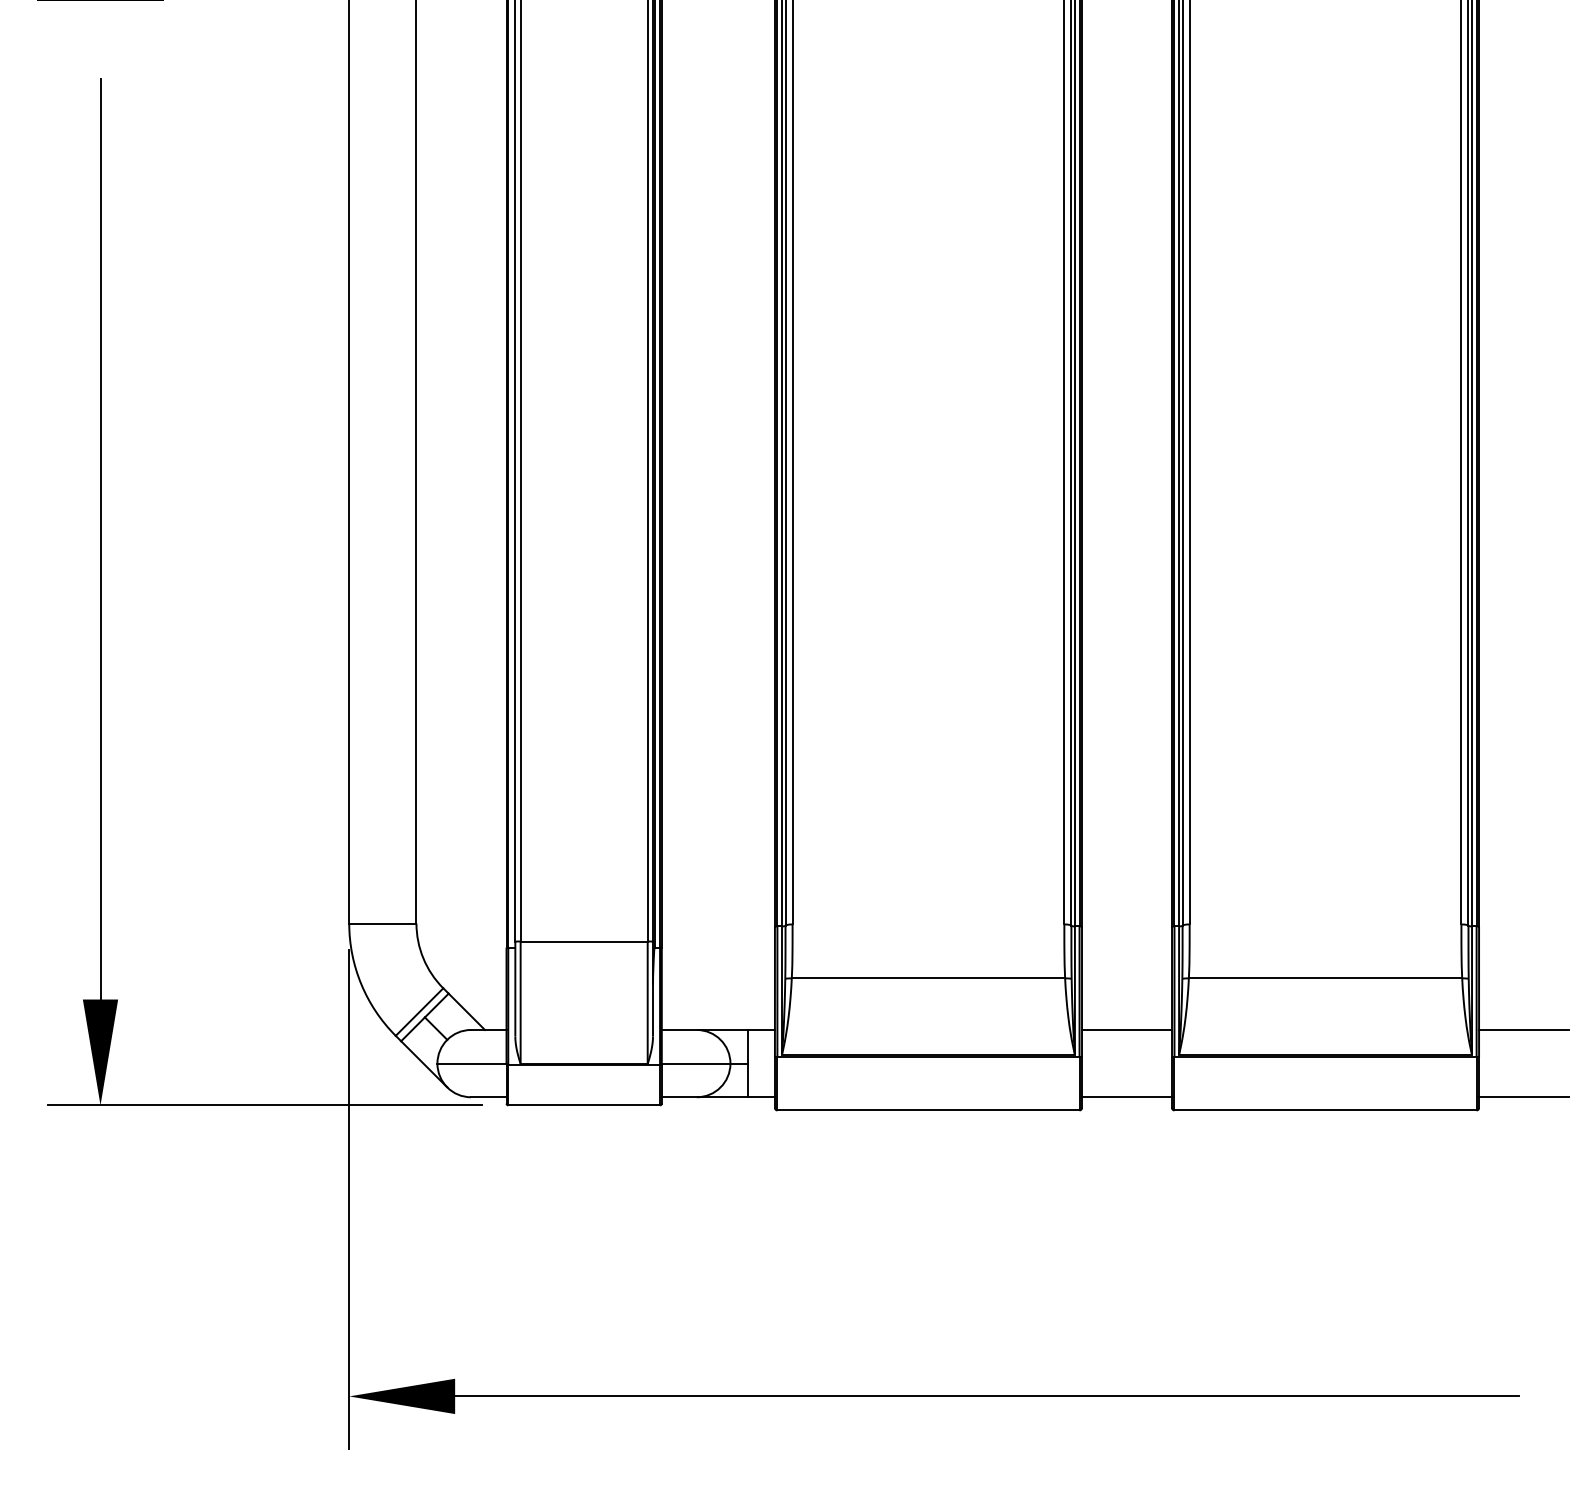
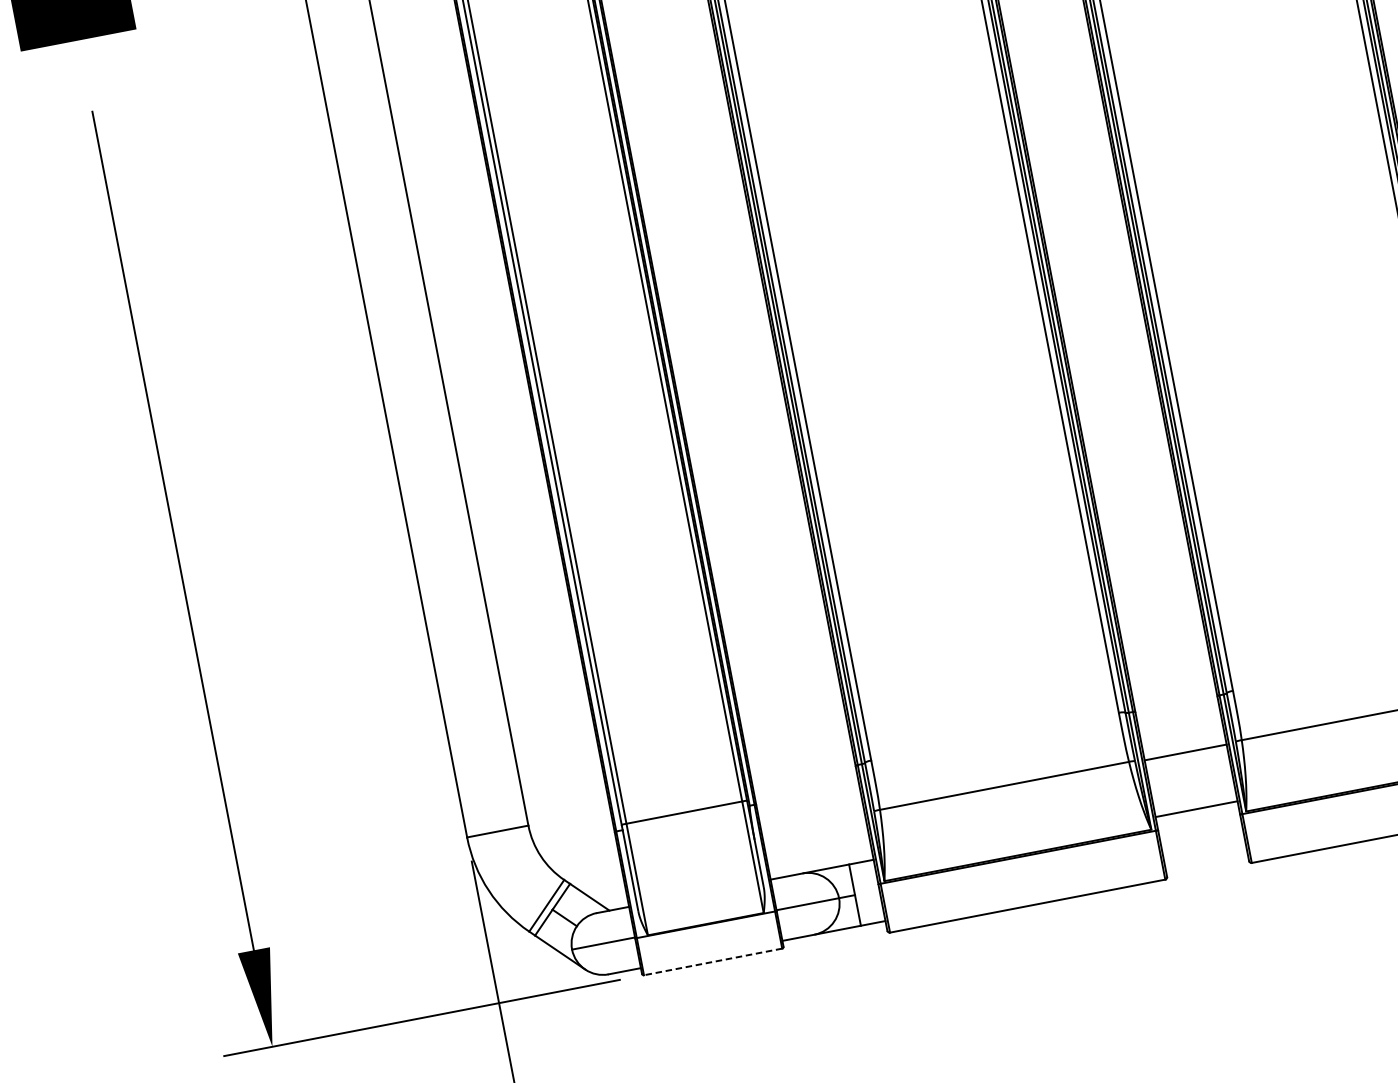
line: (1127, 1030) -> (1186, 752), moved
line: (1127, 1097) -> (1197, 809), moved
line: (584, 1105) -> (713, 961), solid -> dashed

